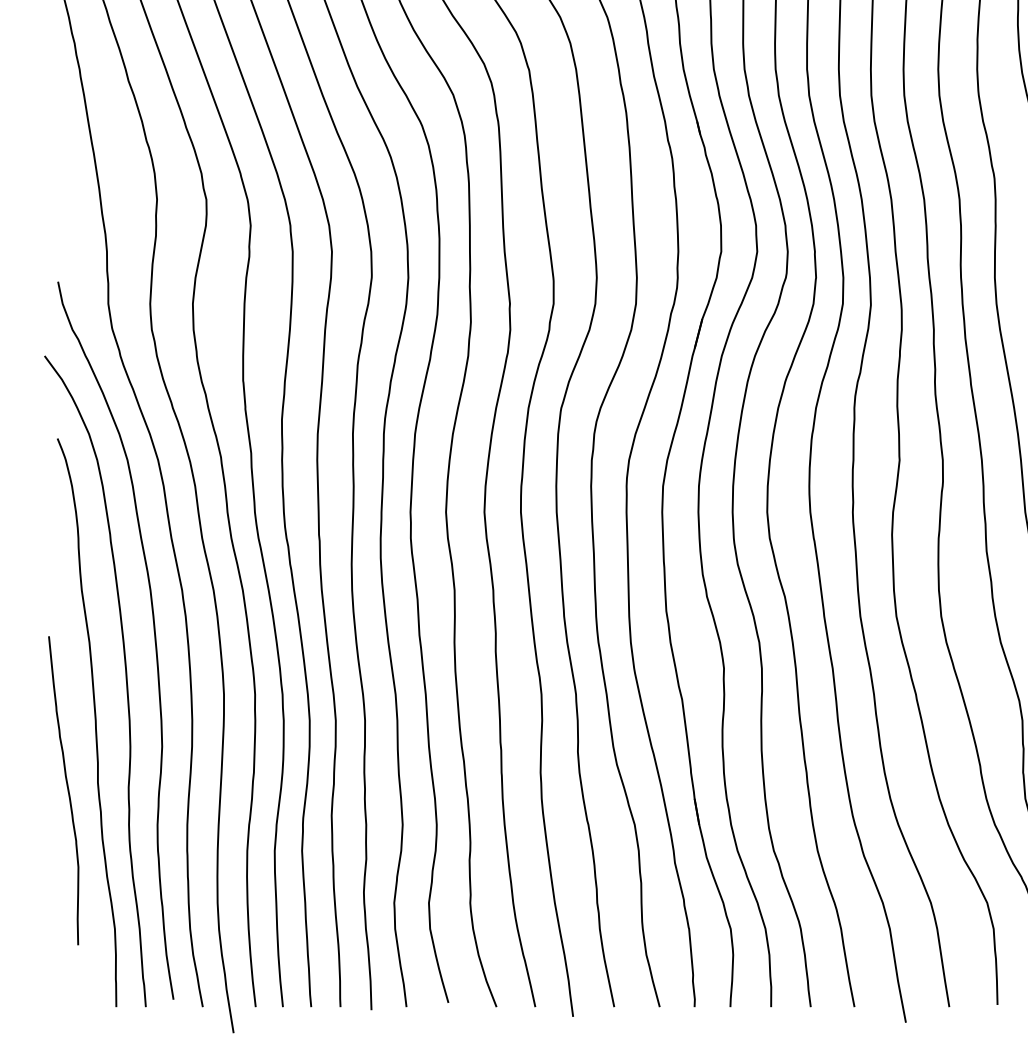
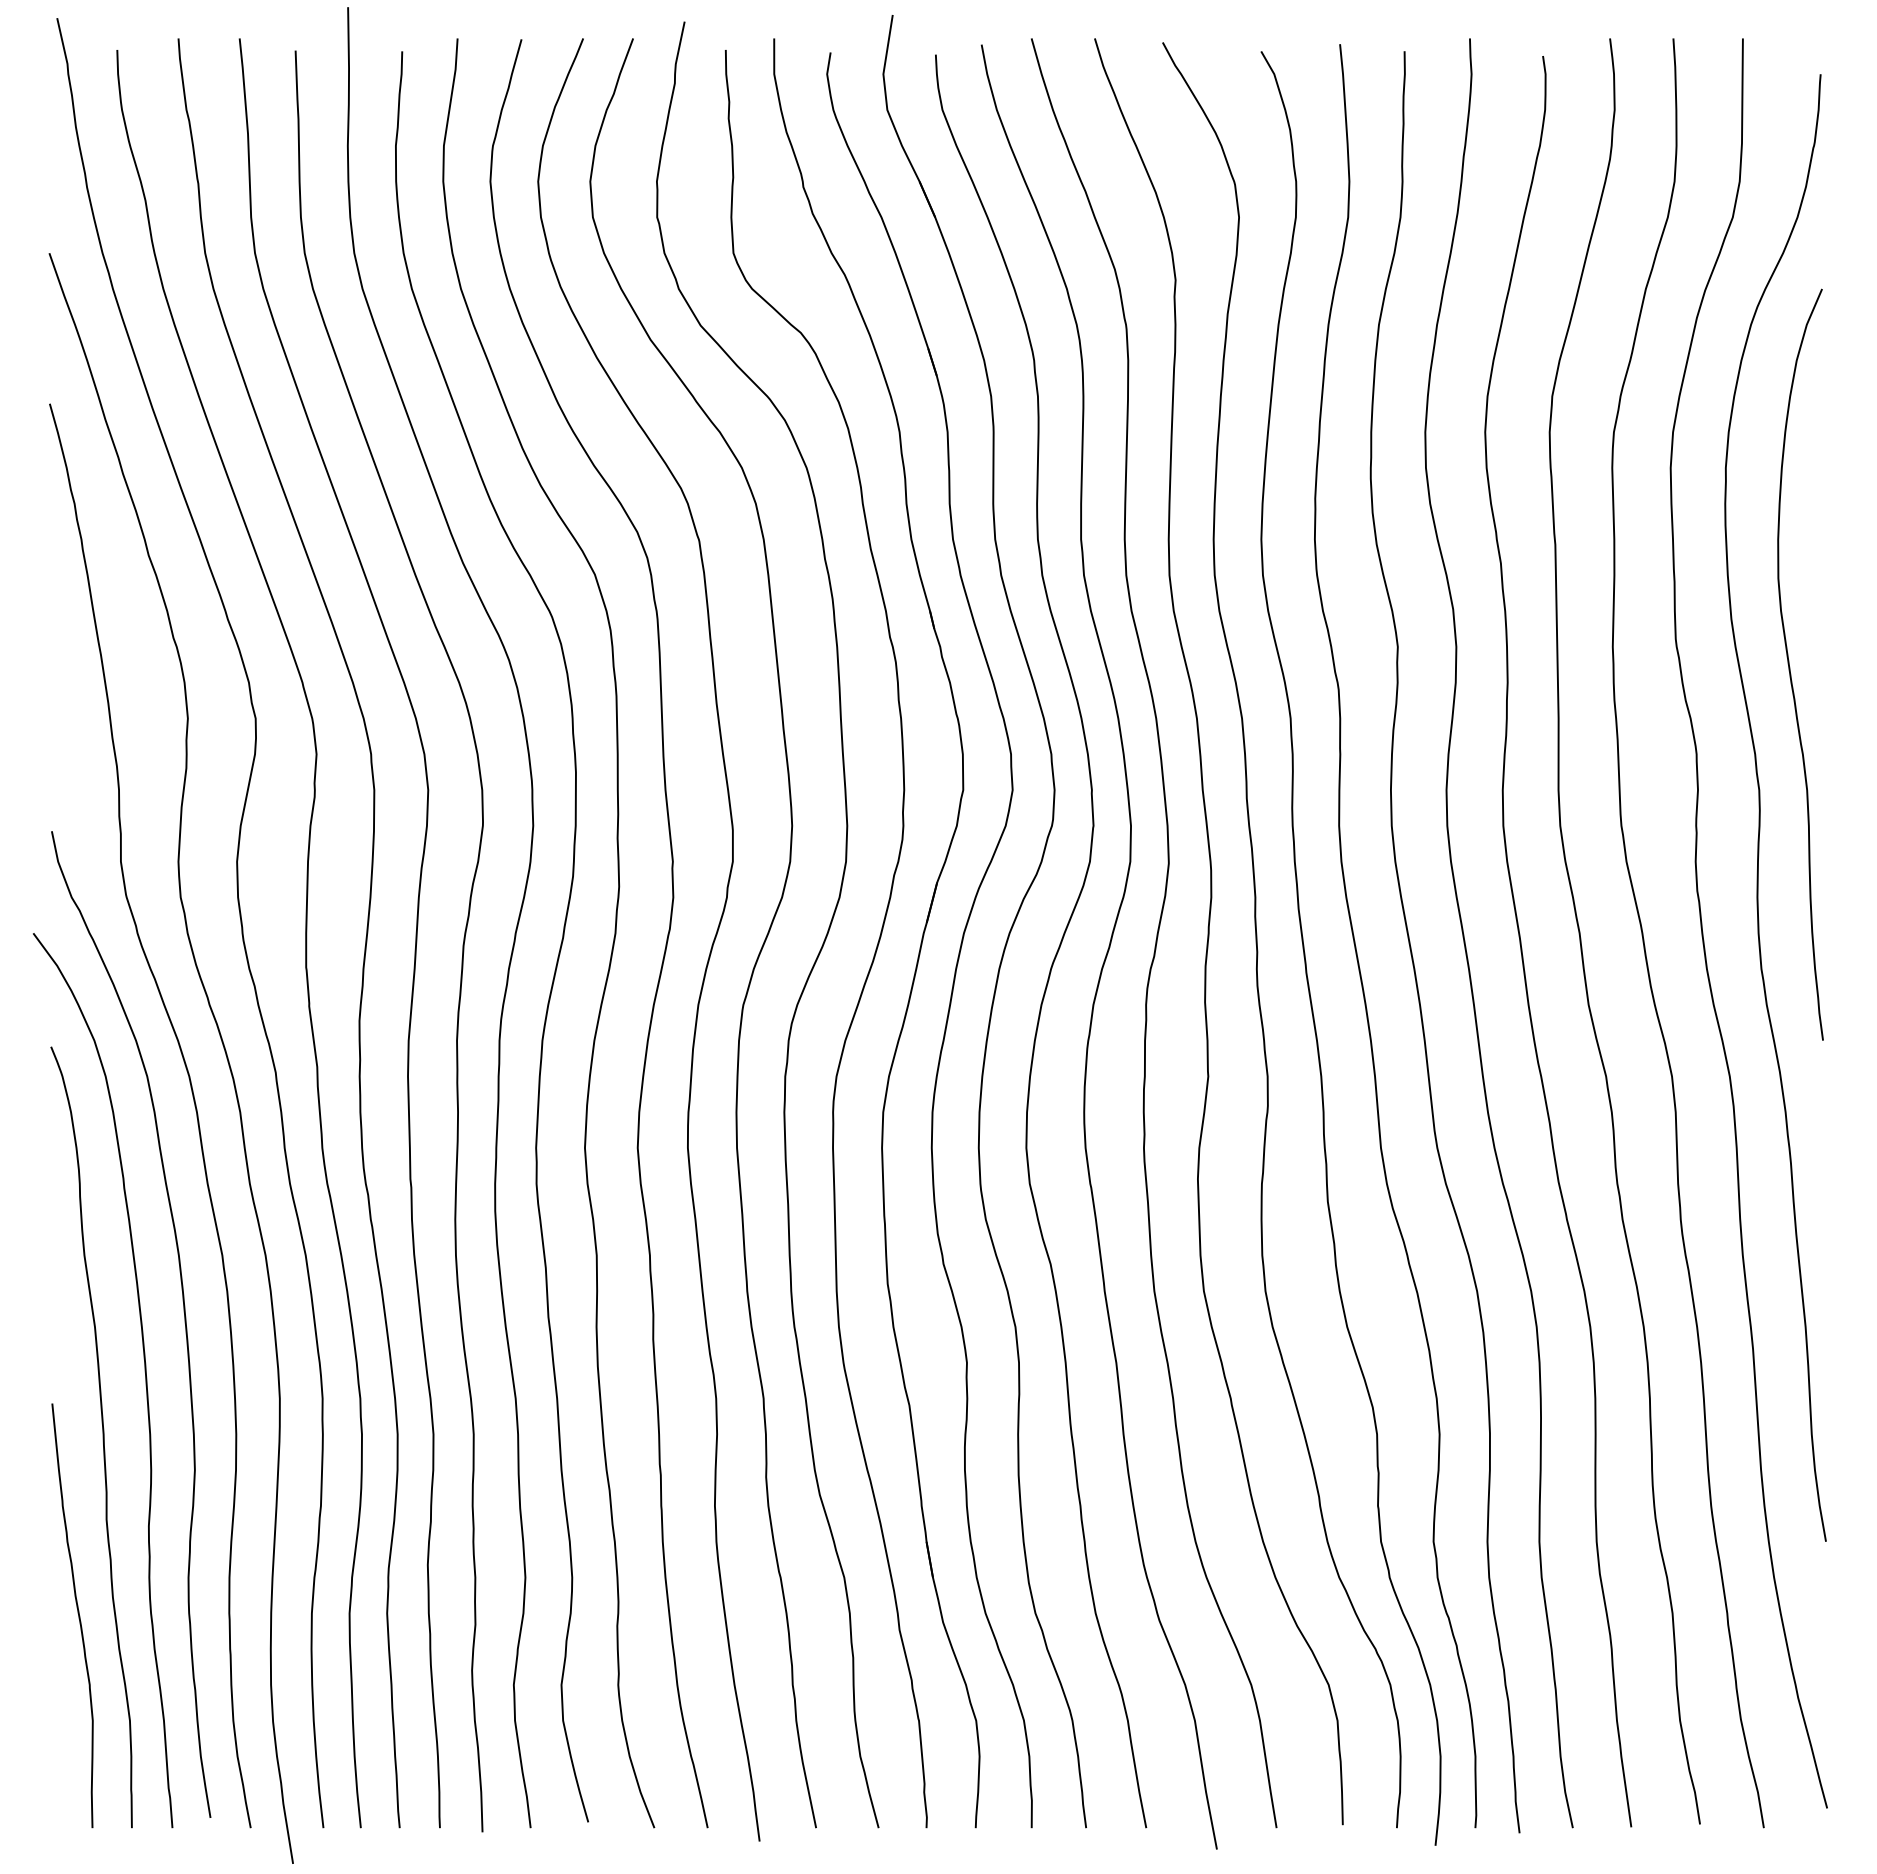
curve: (67, 789) -> (77, 1613), moved

